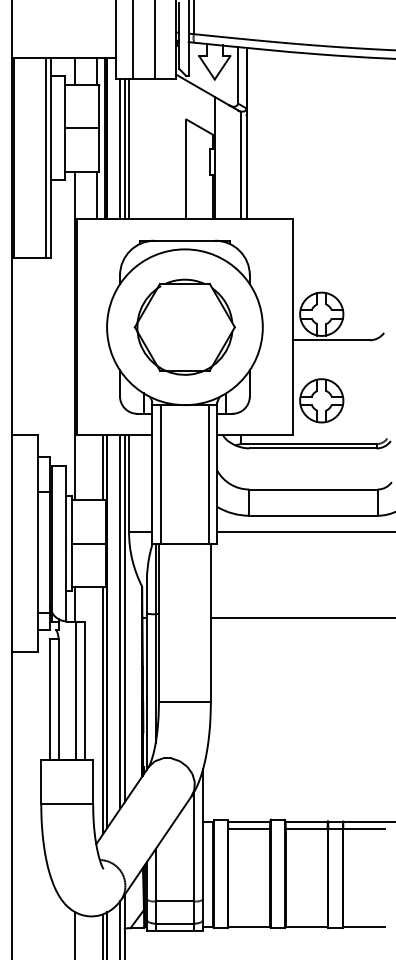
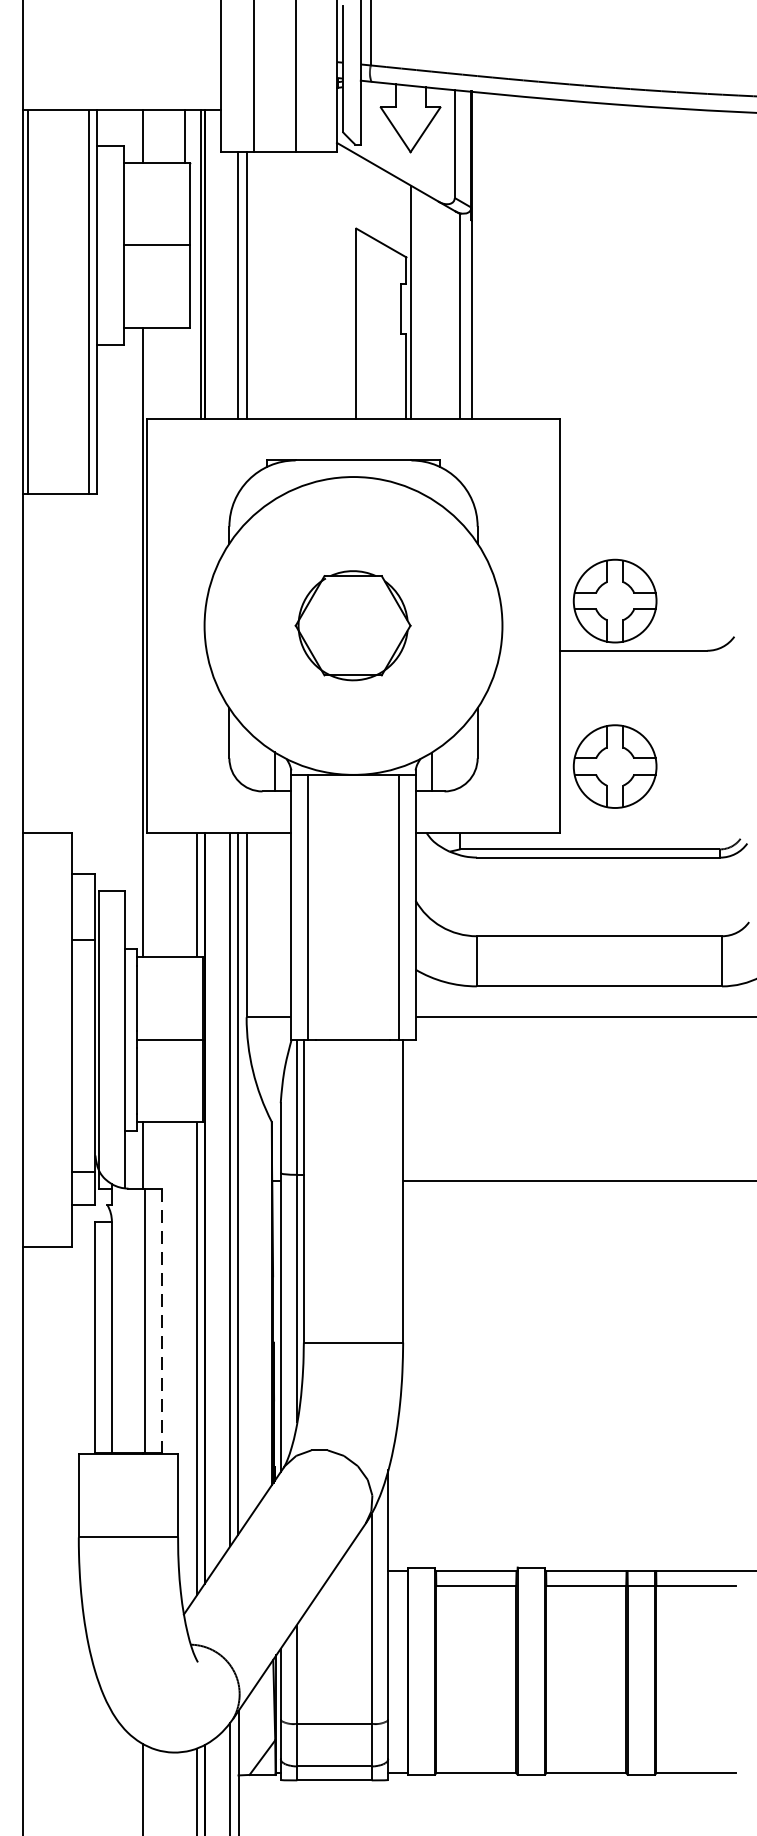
line: (120, 149) -> (230, 285), removed
line: (96, 195) -> (184, 373), removed
part: (184, 326) -> (352, 624), size x0.6
line: (84, 691) -> (161, 1322), solid -> dashed

